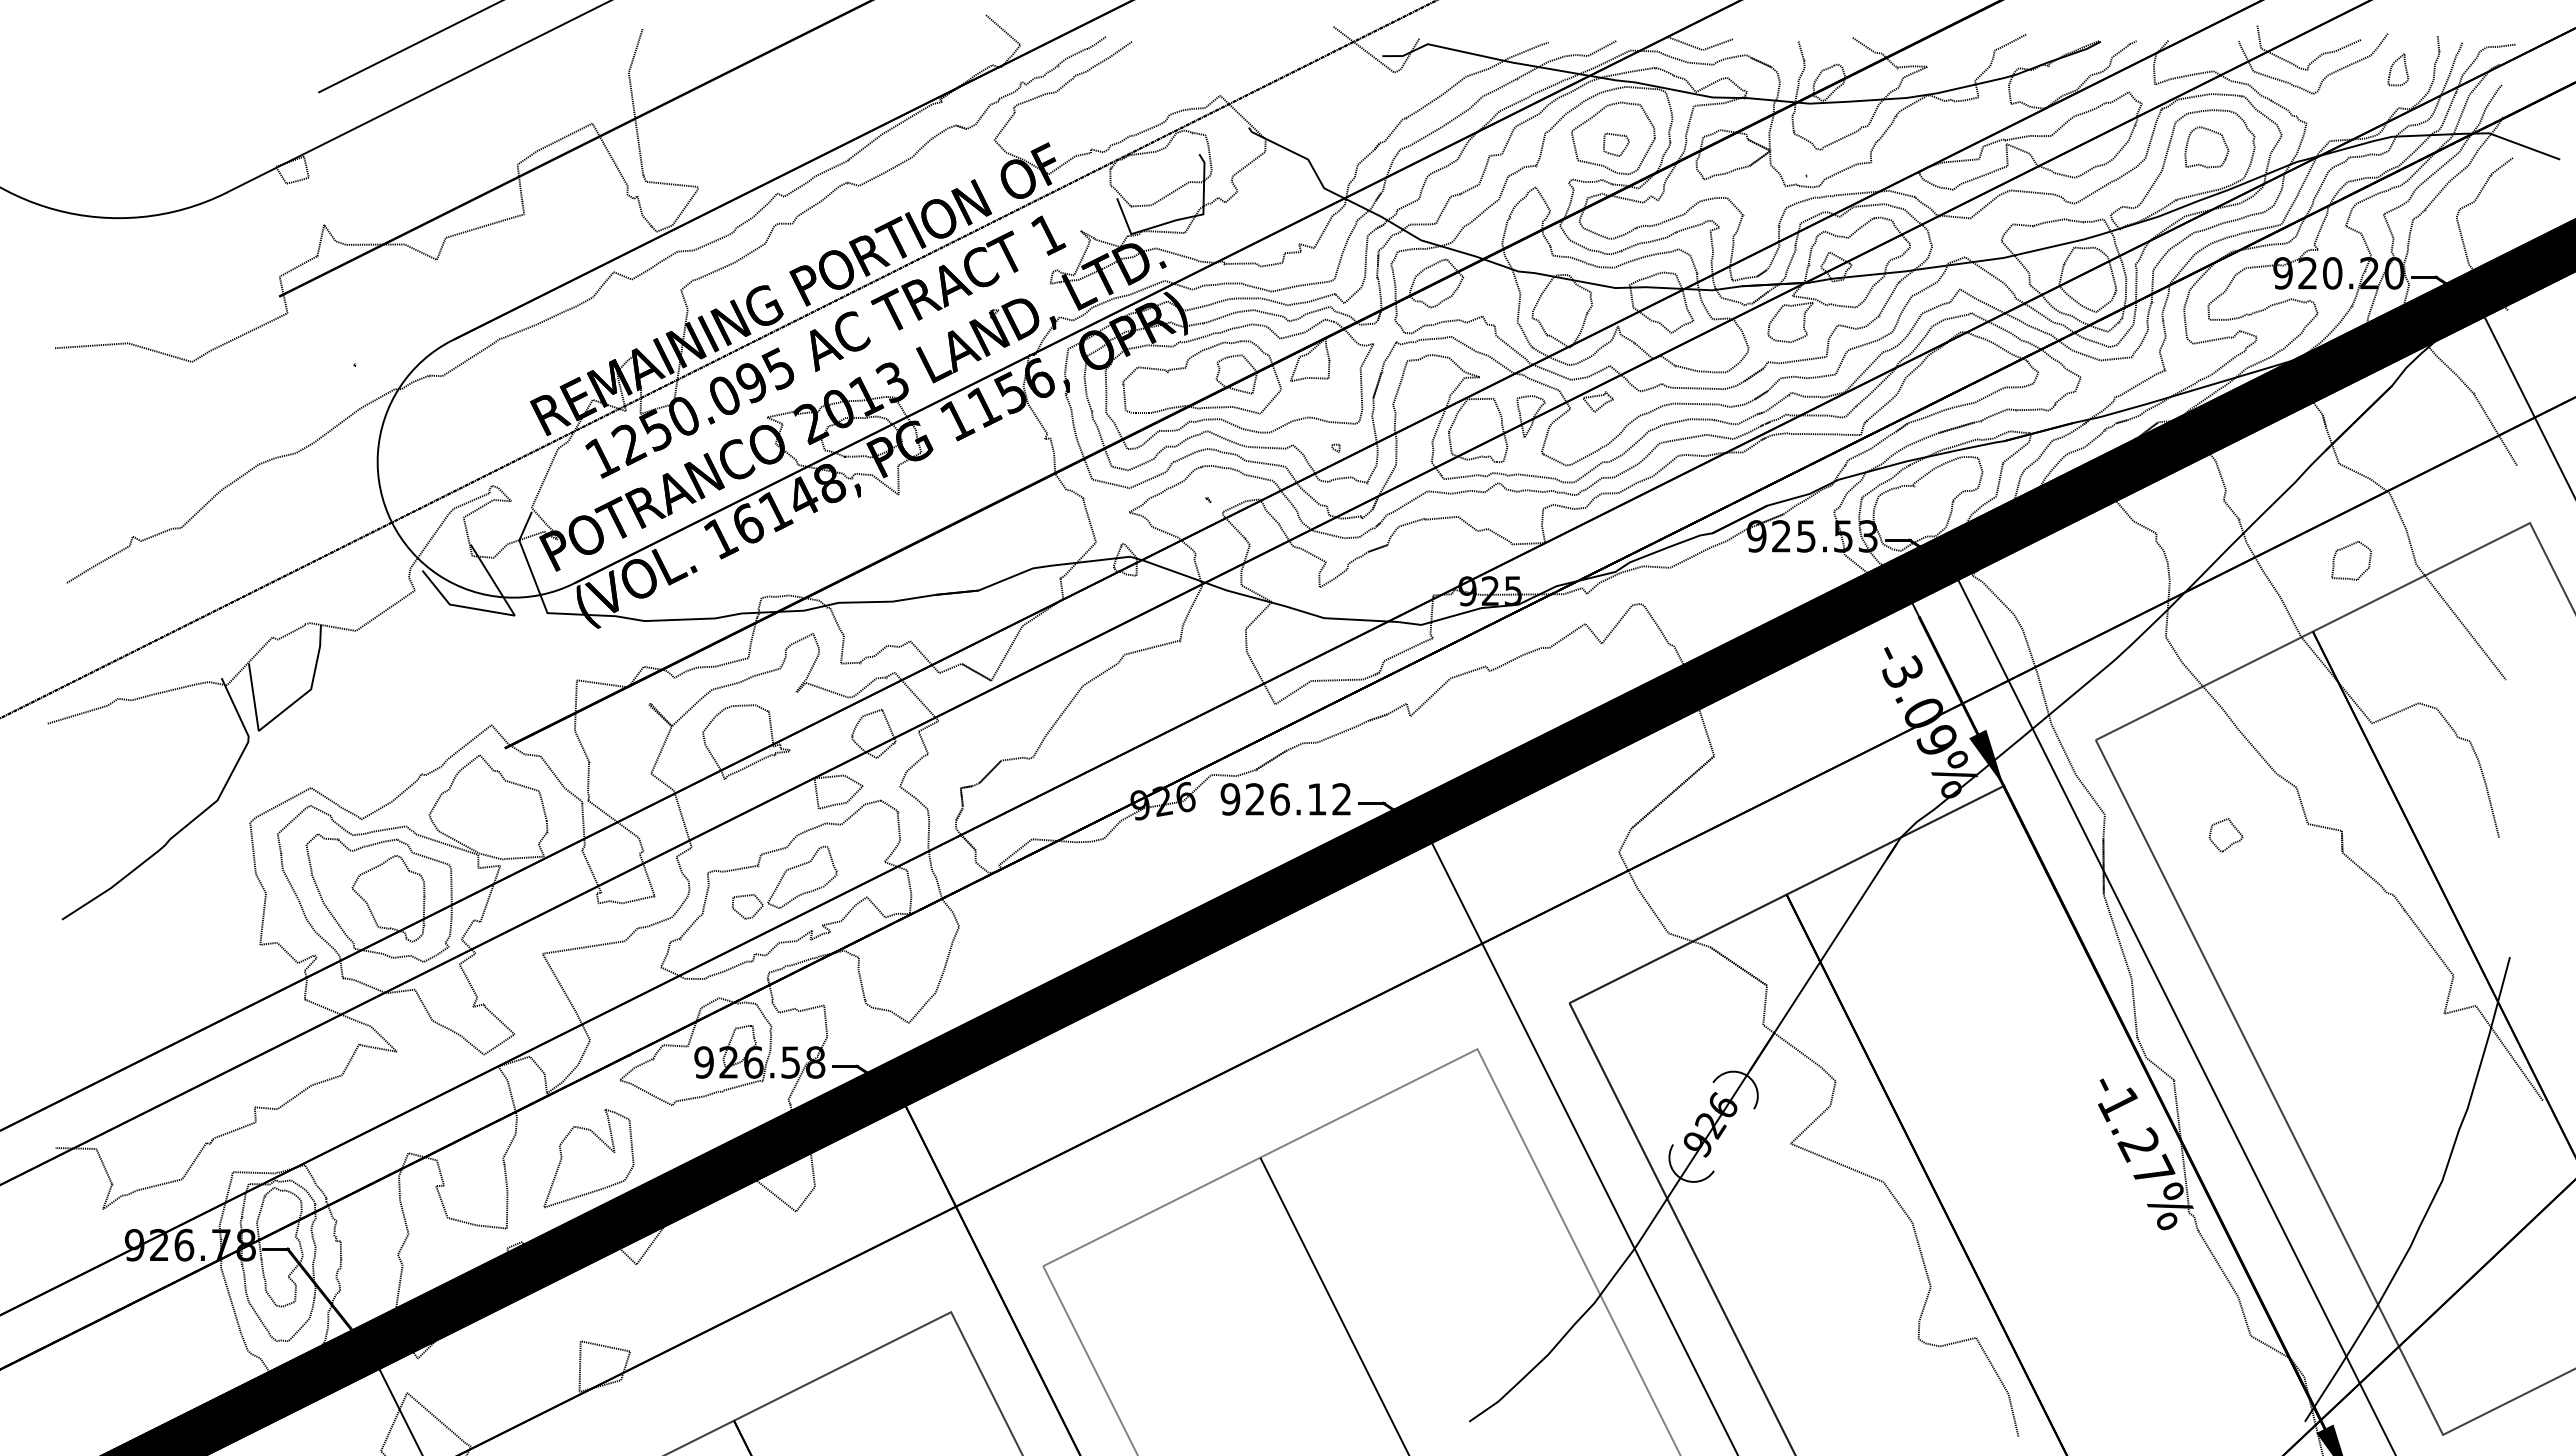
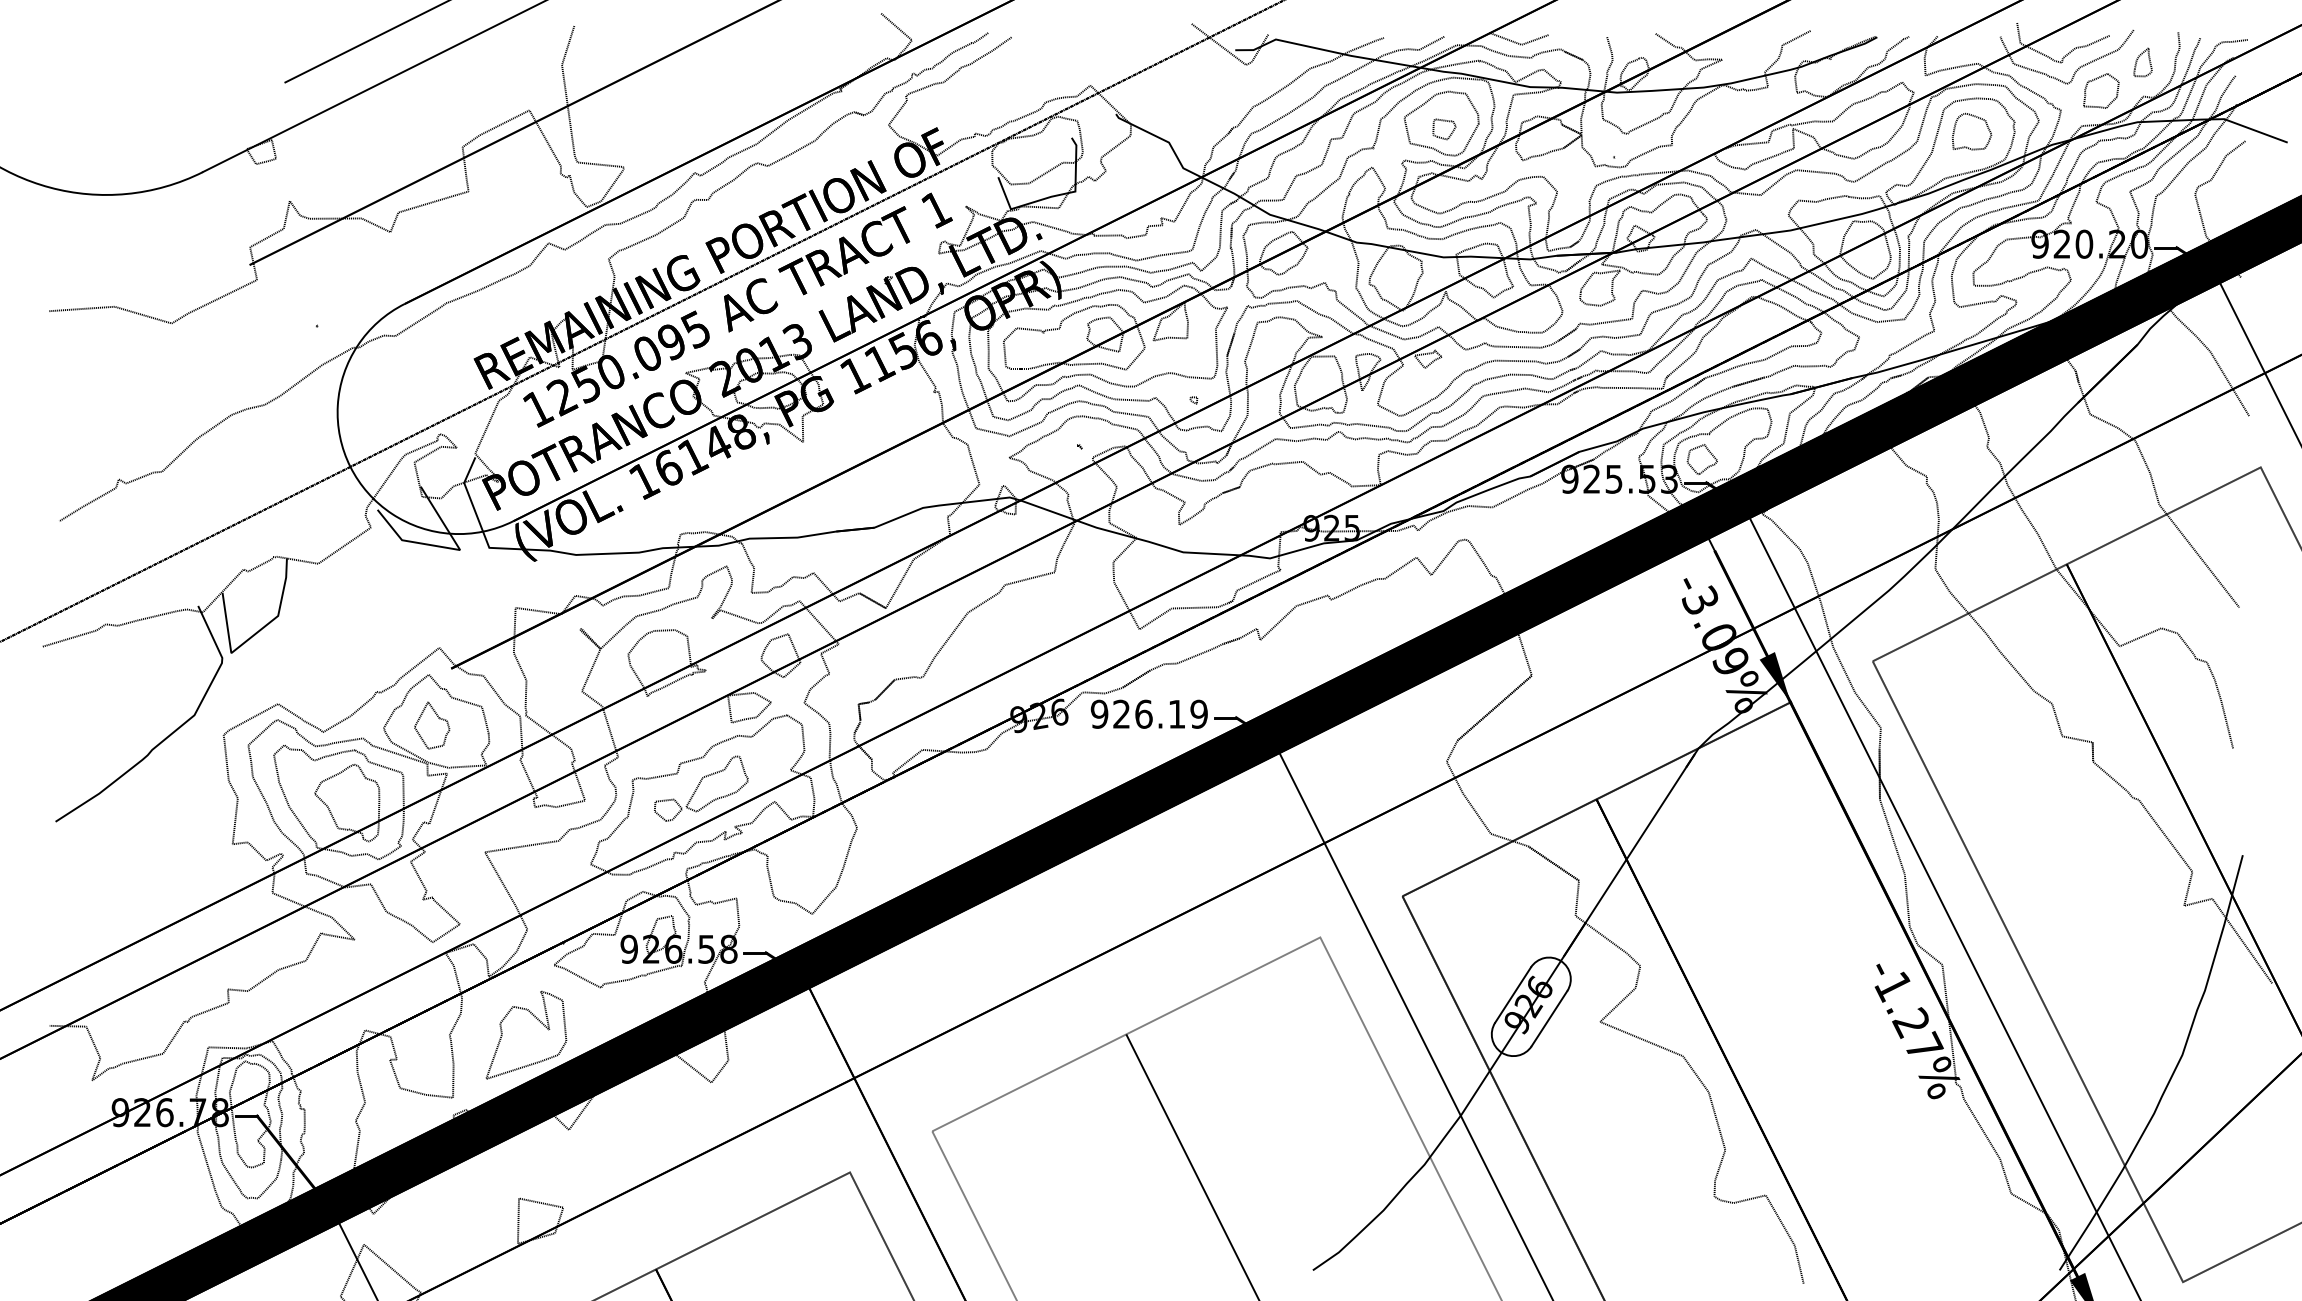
part: (2344, 548) -> (2094, 80), moved
text: (1341, 799) -> (1198, 714), 926.12 -> 926.19
part: (490, 804) -> (438, 718), added
part: (2231, 843) -> (1707, 466), moved
line: (1693, 1113) -> (1513, 994), added
line: (1733, 1139) -> (1549, 1018), added

